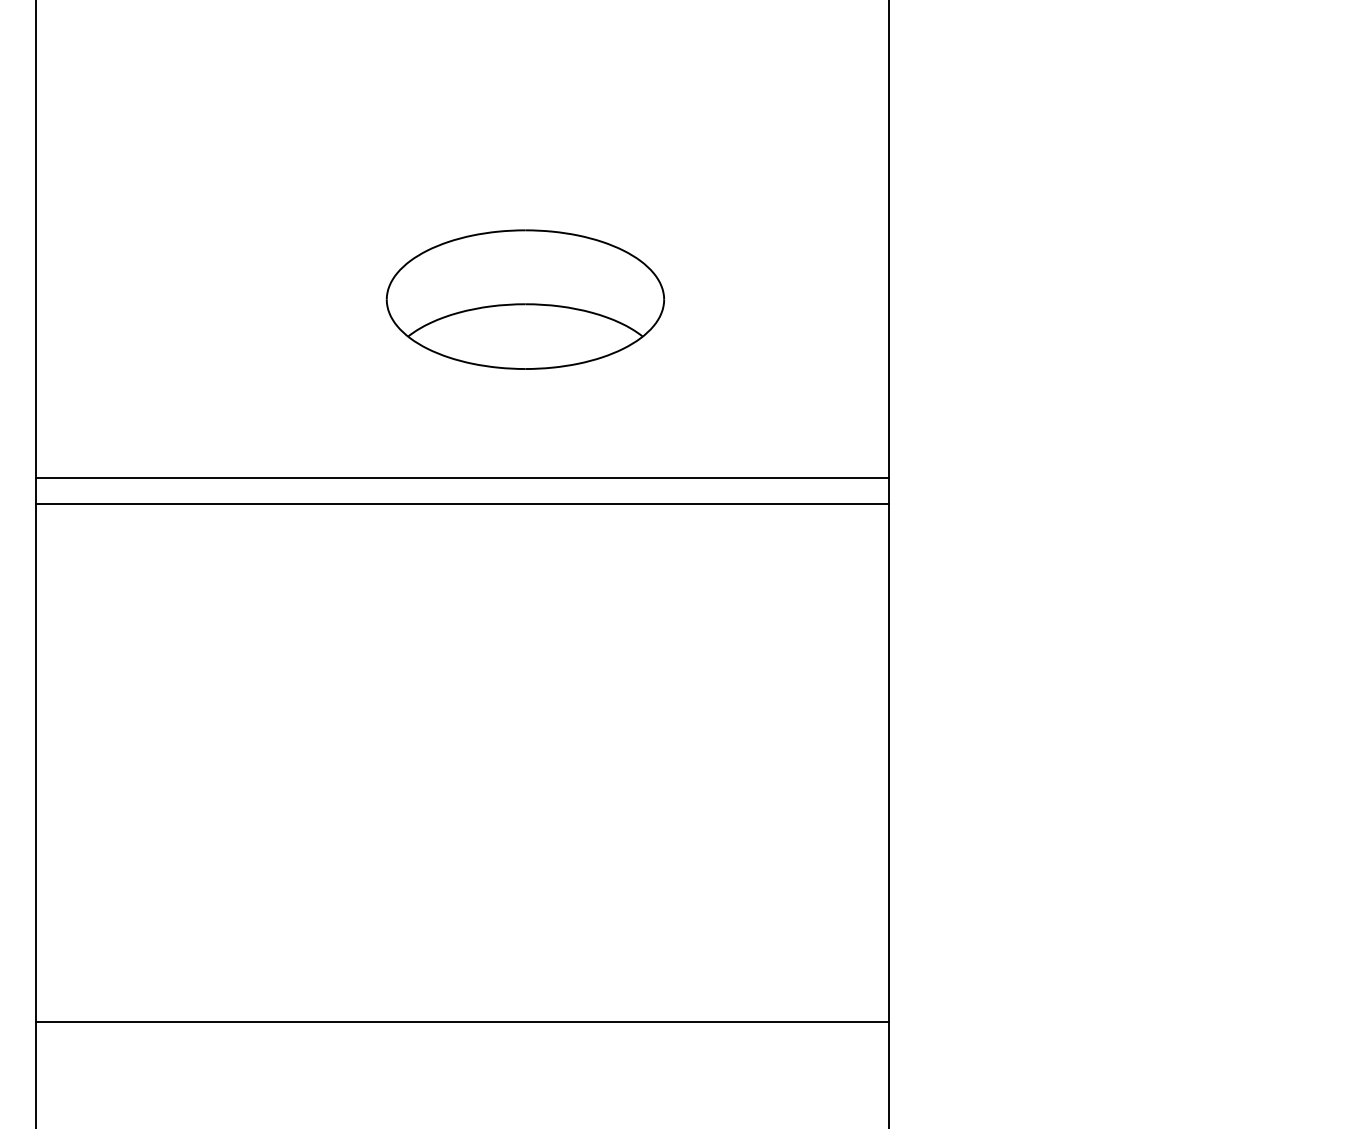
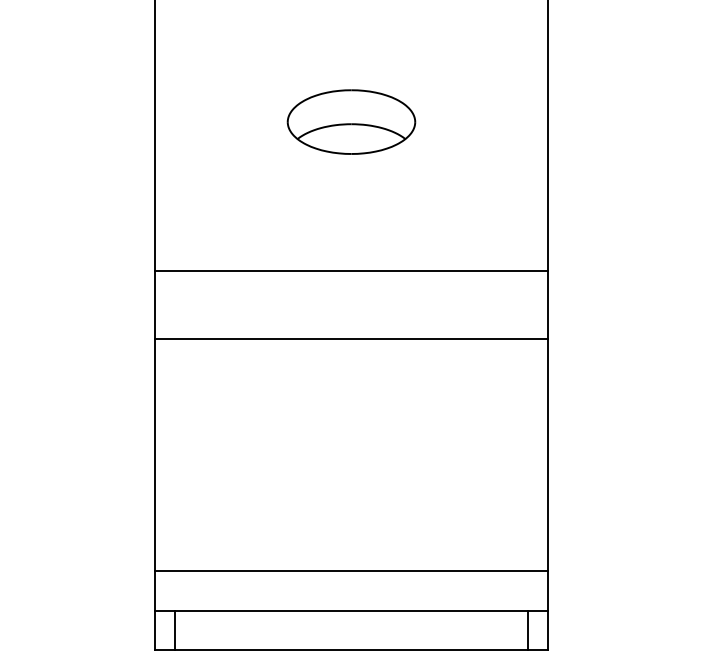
part: (525, 298) -> (351, 121), moved
line: (462, 478) -> (351, 271), moved
line: (462, 505) -> (351, 339), moved
line: (462, 1022) -> (351, 571), moved

